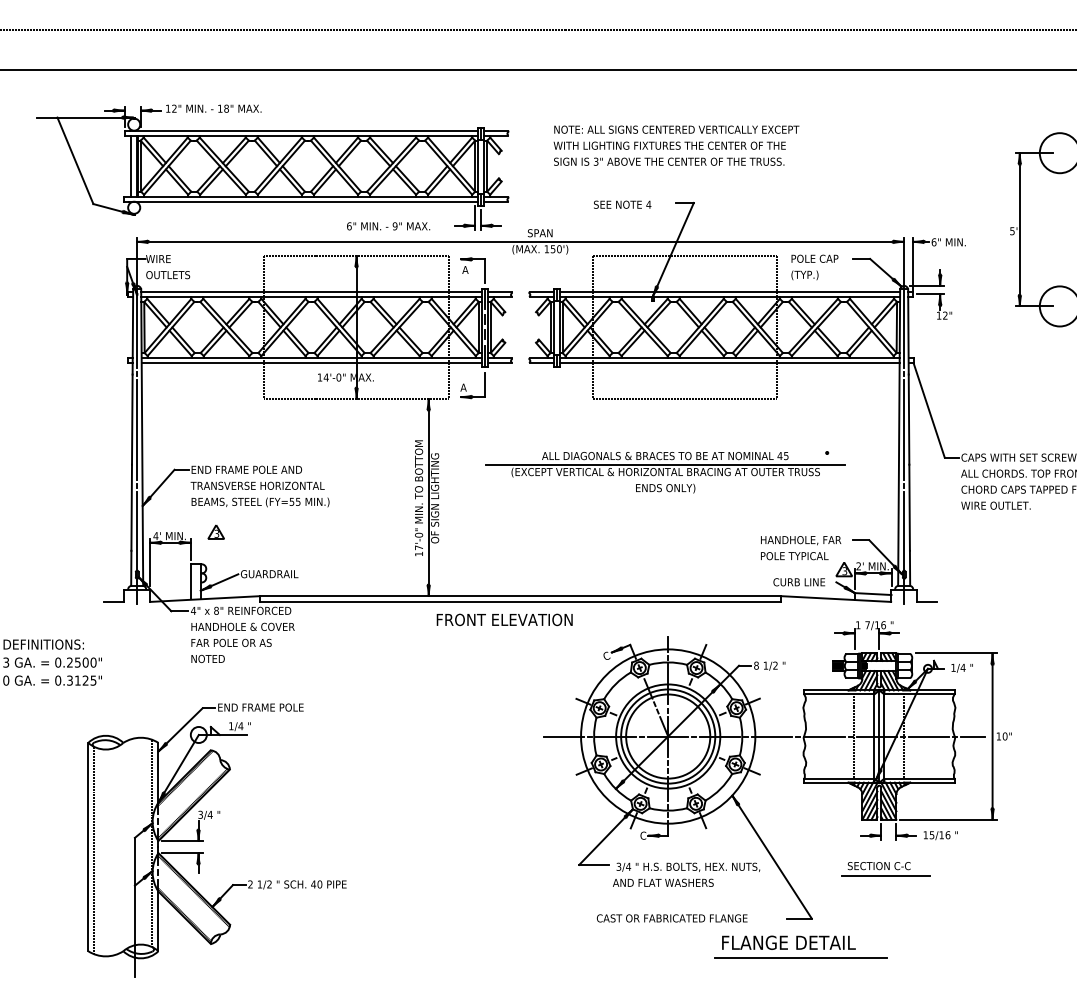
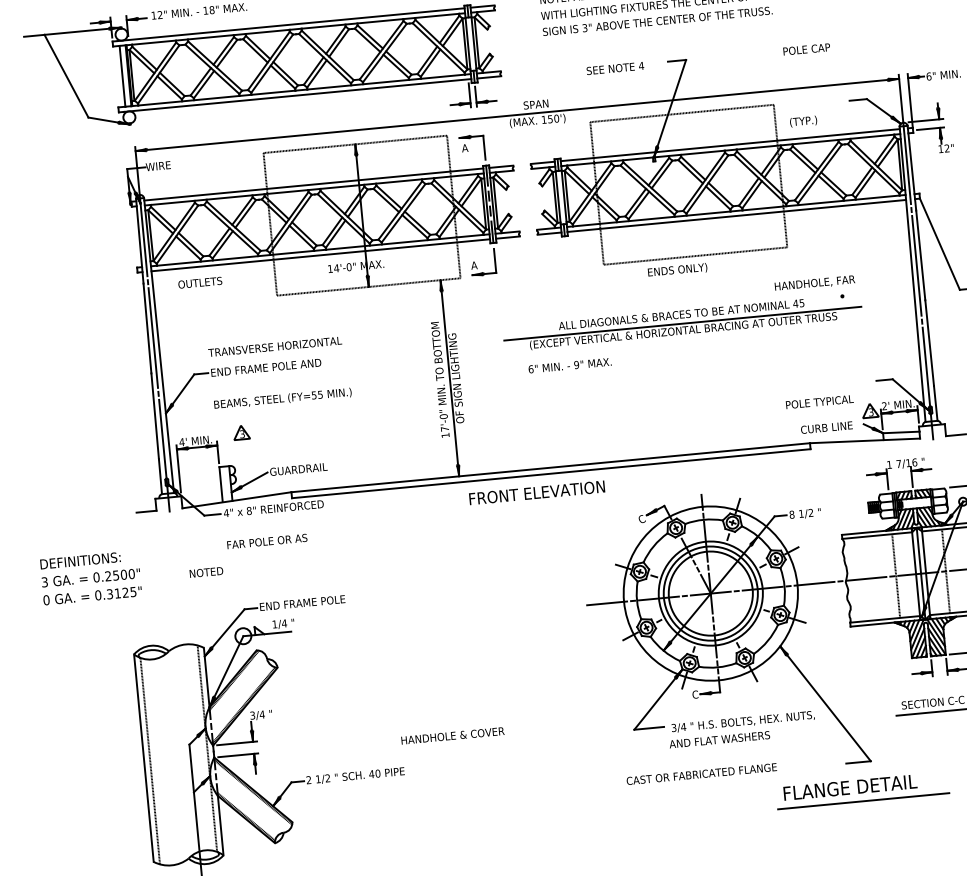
text: (388, 226) -> (570, 365), moved
text: (814, 258) -> (806, 49), moved
text: (168, 275) -> (200, 283), moved
text: (257, 485) -> (274, 346), moved
text: (665, 488) -> (677, 270), moved
text: (801, 540) -> (815, 283), moved
text: (242, 626) -> (452, 735), moved
text: (207, 658) -> (205, 571), moved
text: (671, 918) -> (701, 774), moved

